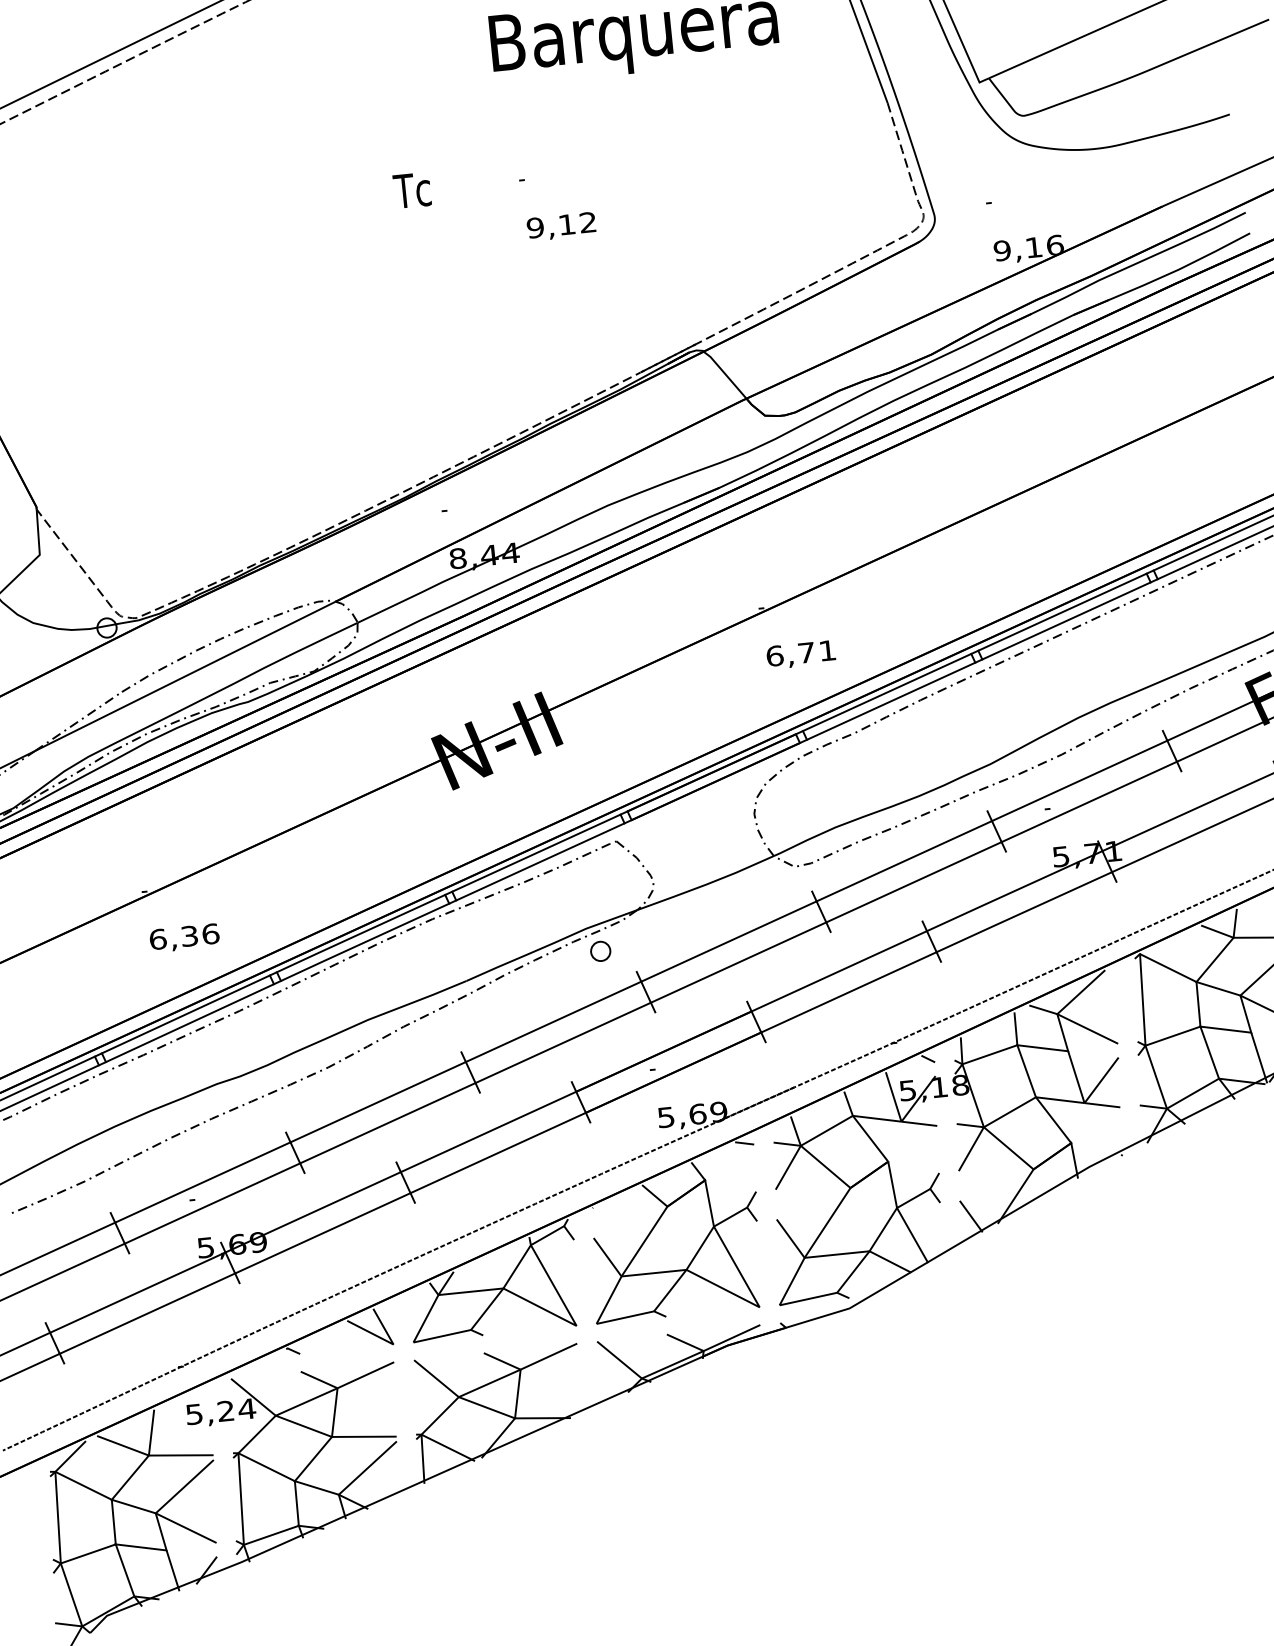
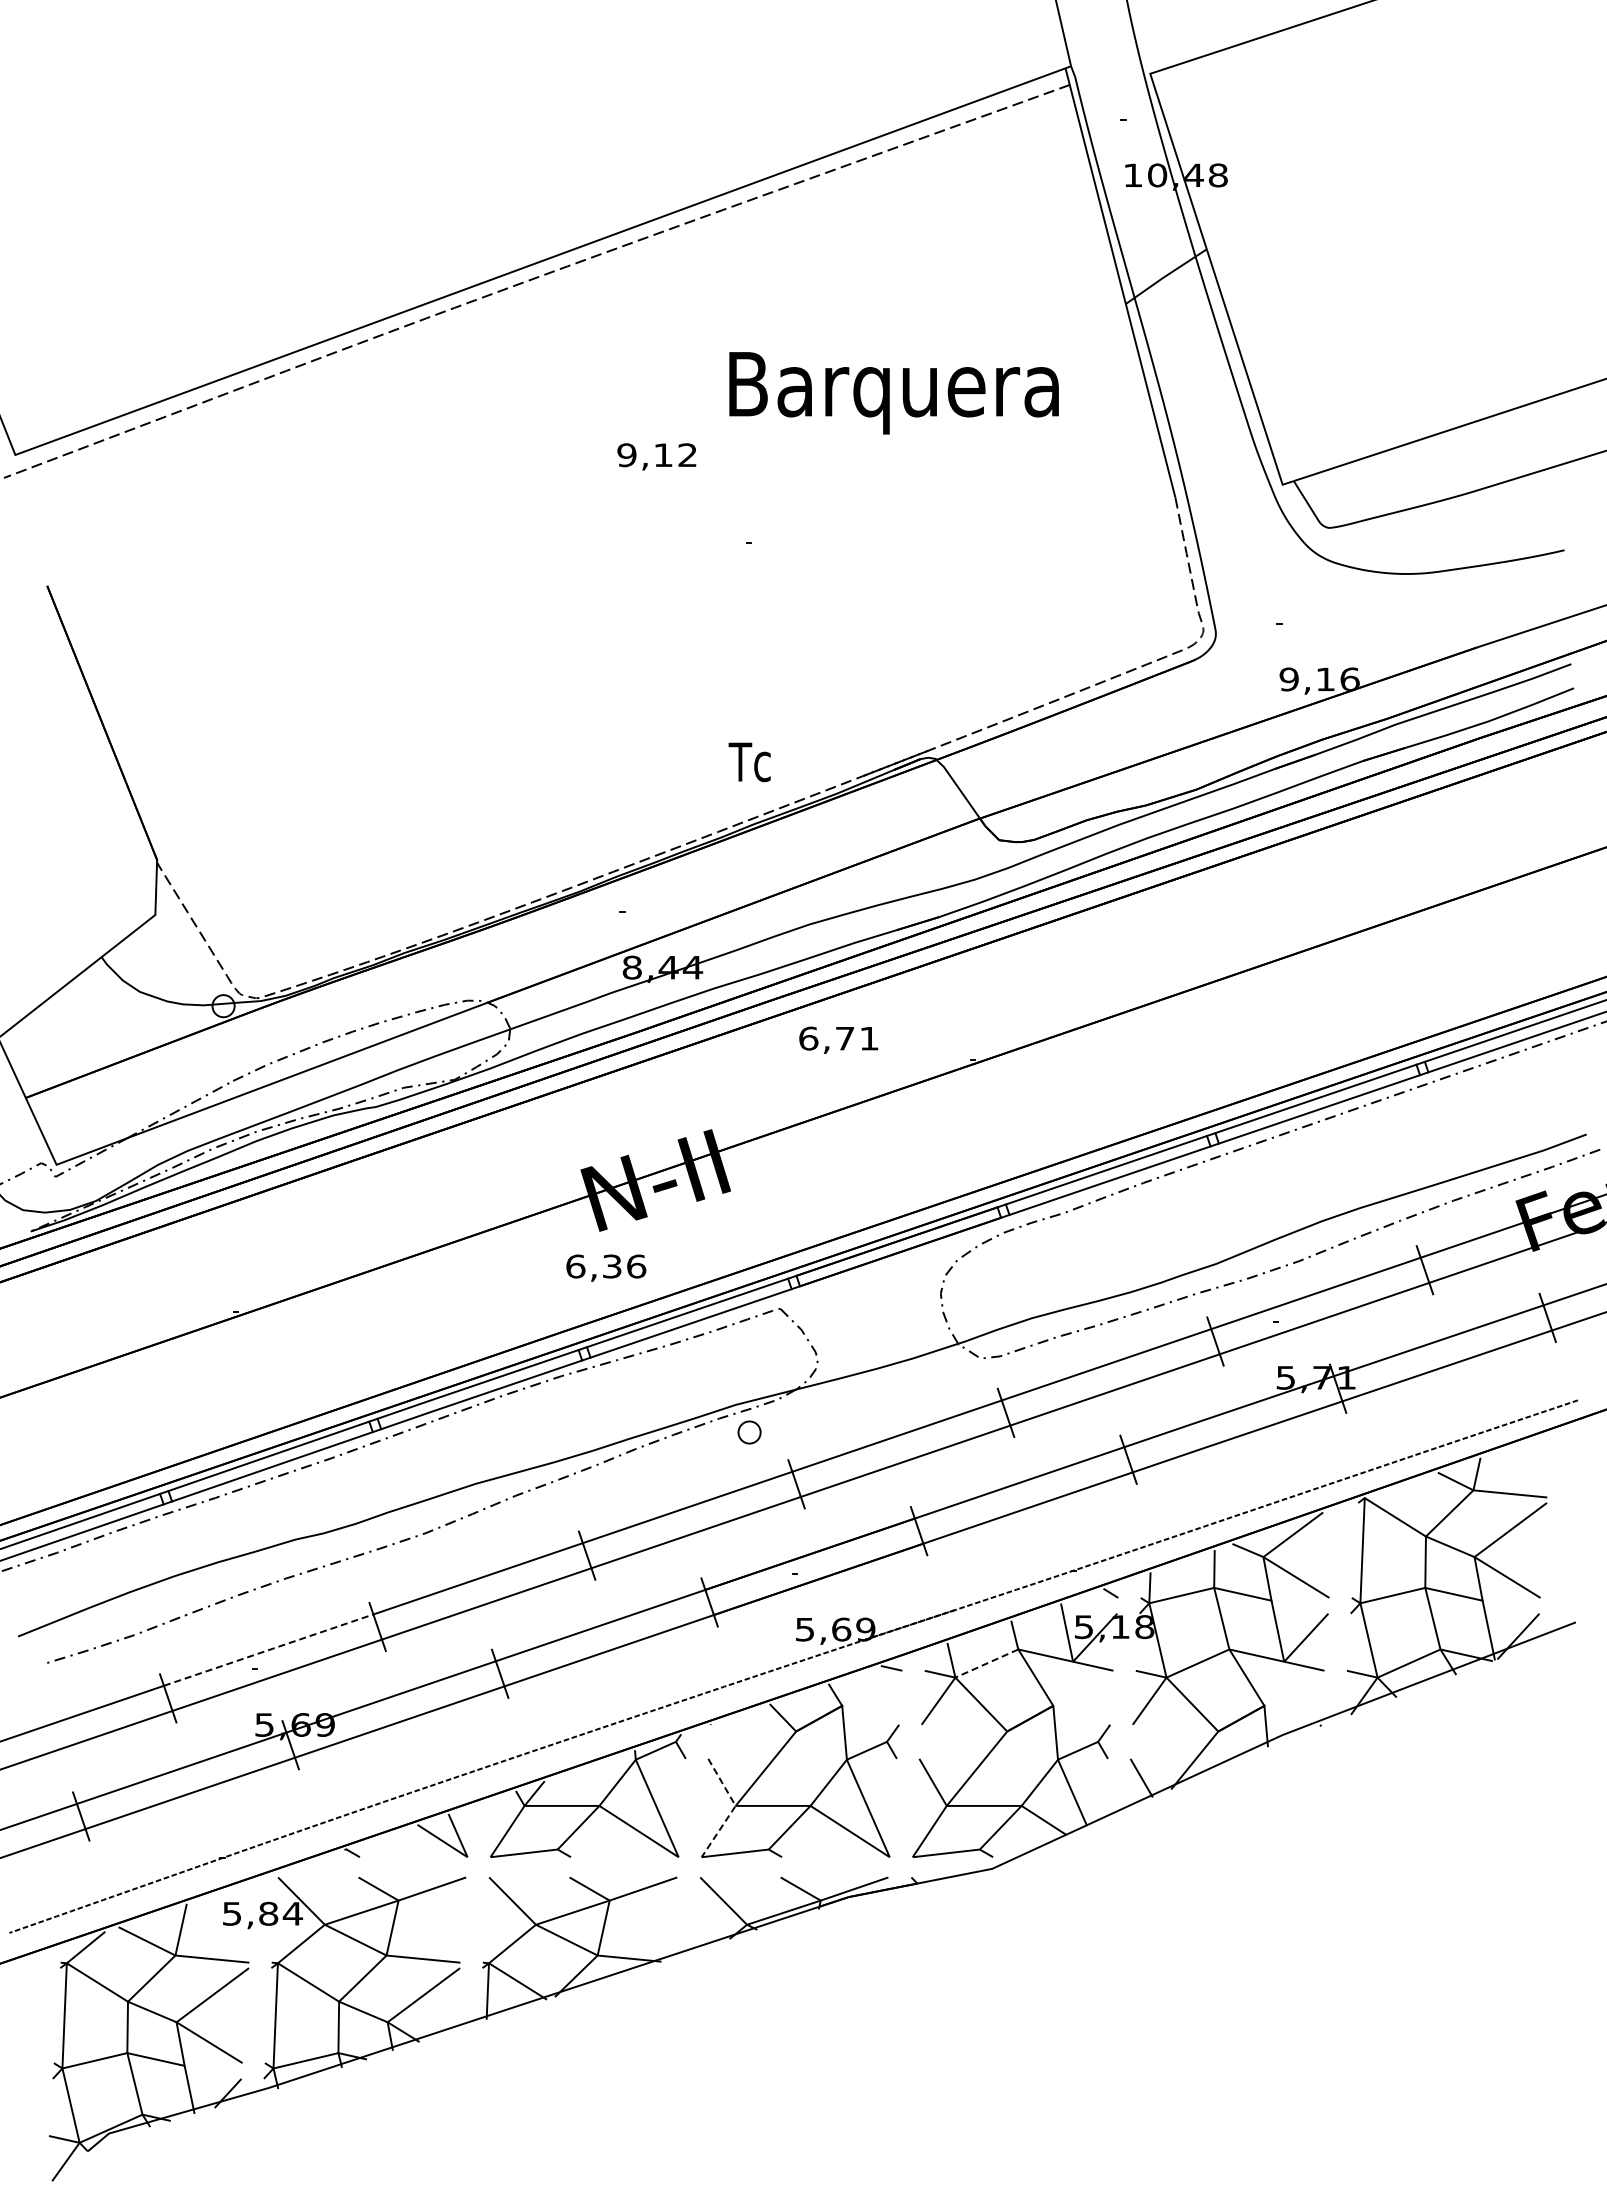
text: (412, 190) -> (749, 762), moved
text: (561, 226) -> (656, 456), moved
text: (800, 654) -> (838, 1039), moved
text: (184, 937) -> (606, 1267), moved
line: (827, 1130) -> (987, 1663), solid -> dashed
line: (201, 1182) -> (267, 1650), solid -> dashed
line: (620, 1278) -> (734, 1808), solid -> dashed
text: (225, 1410) -> (268, 1913), 5,24 -> 5,84

